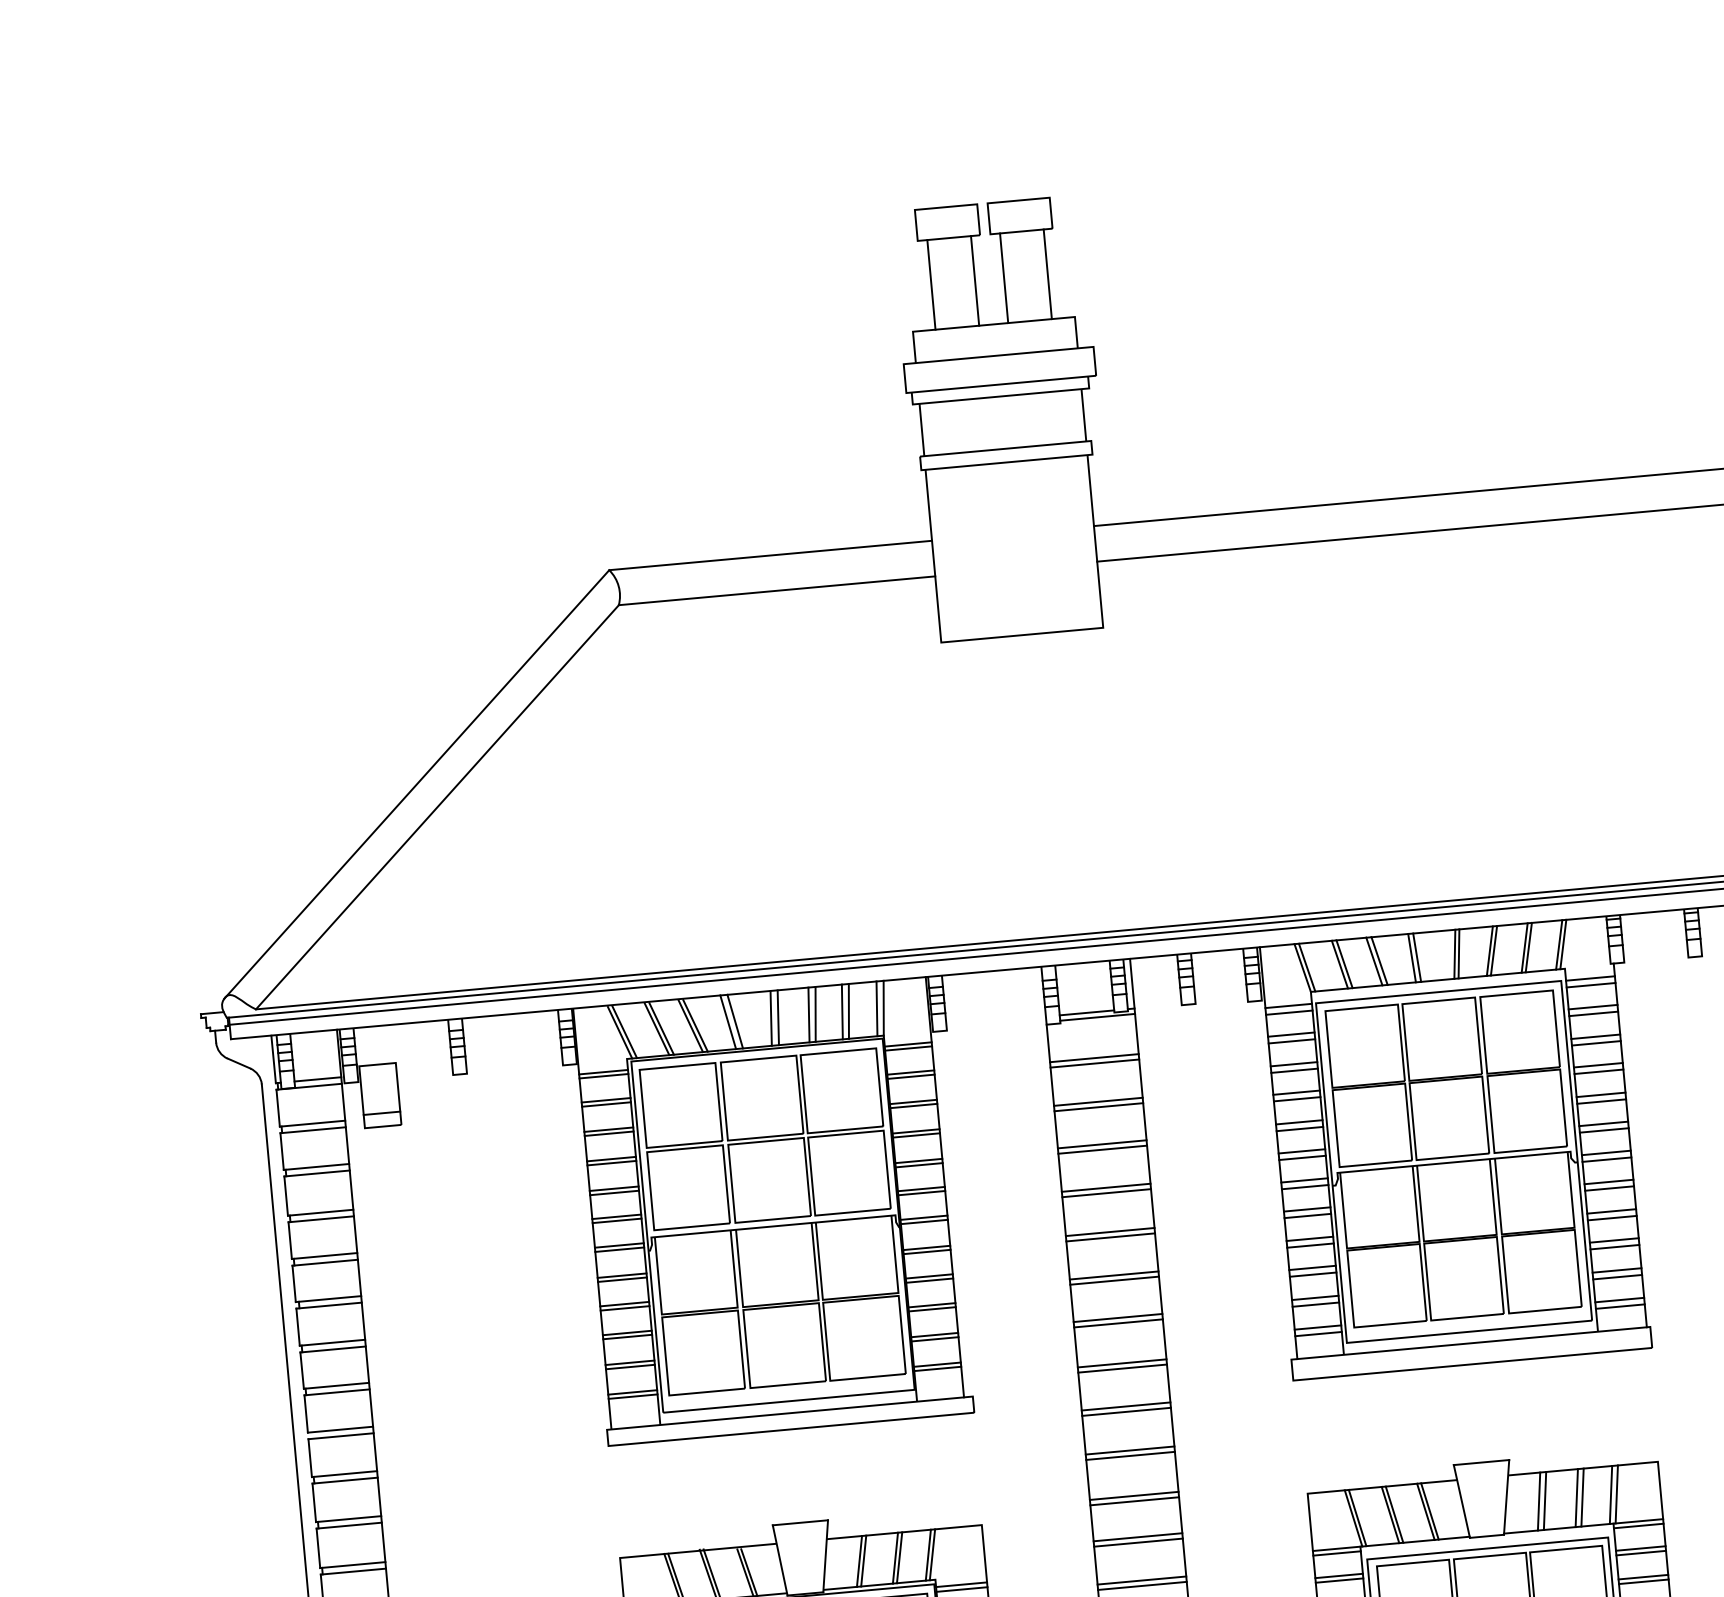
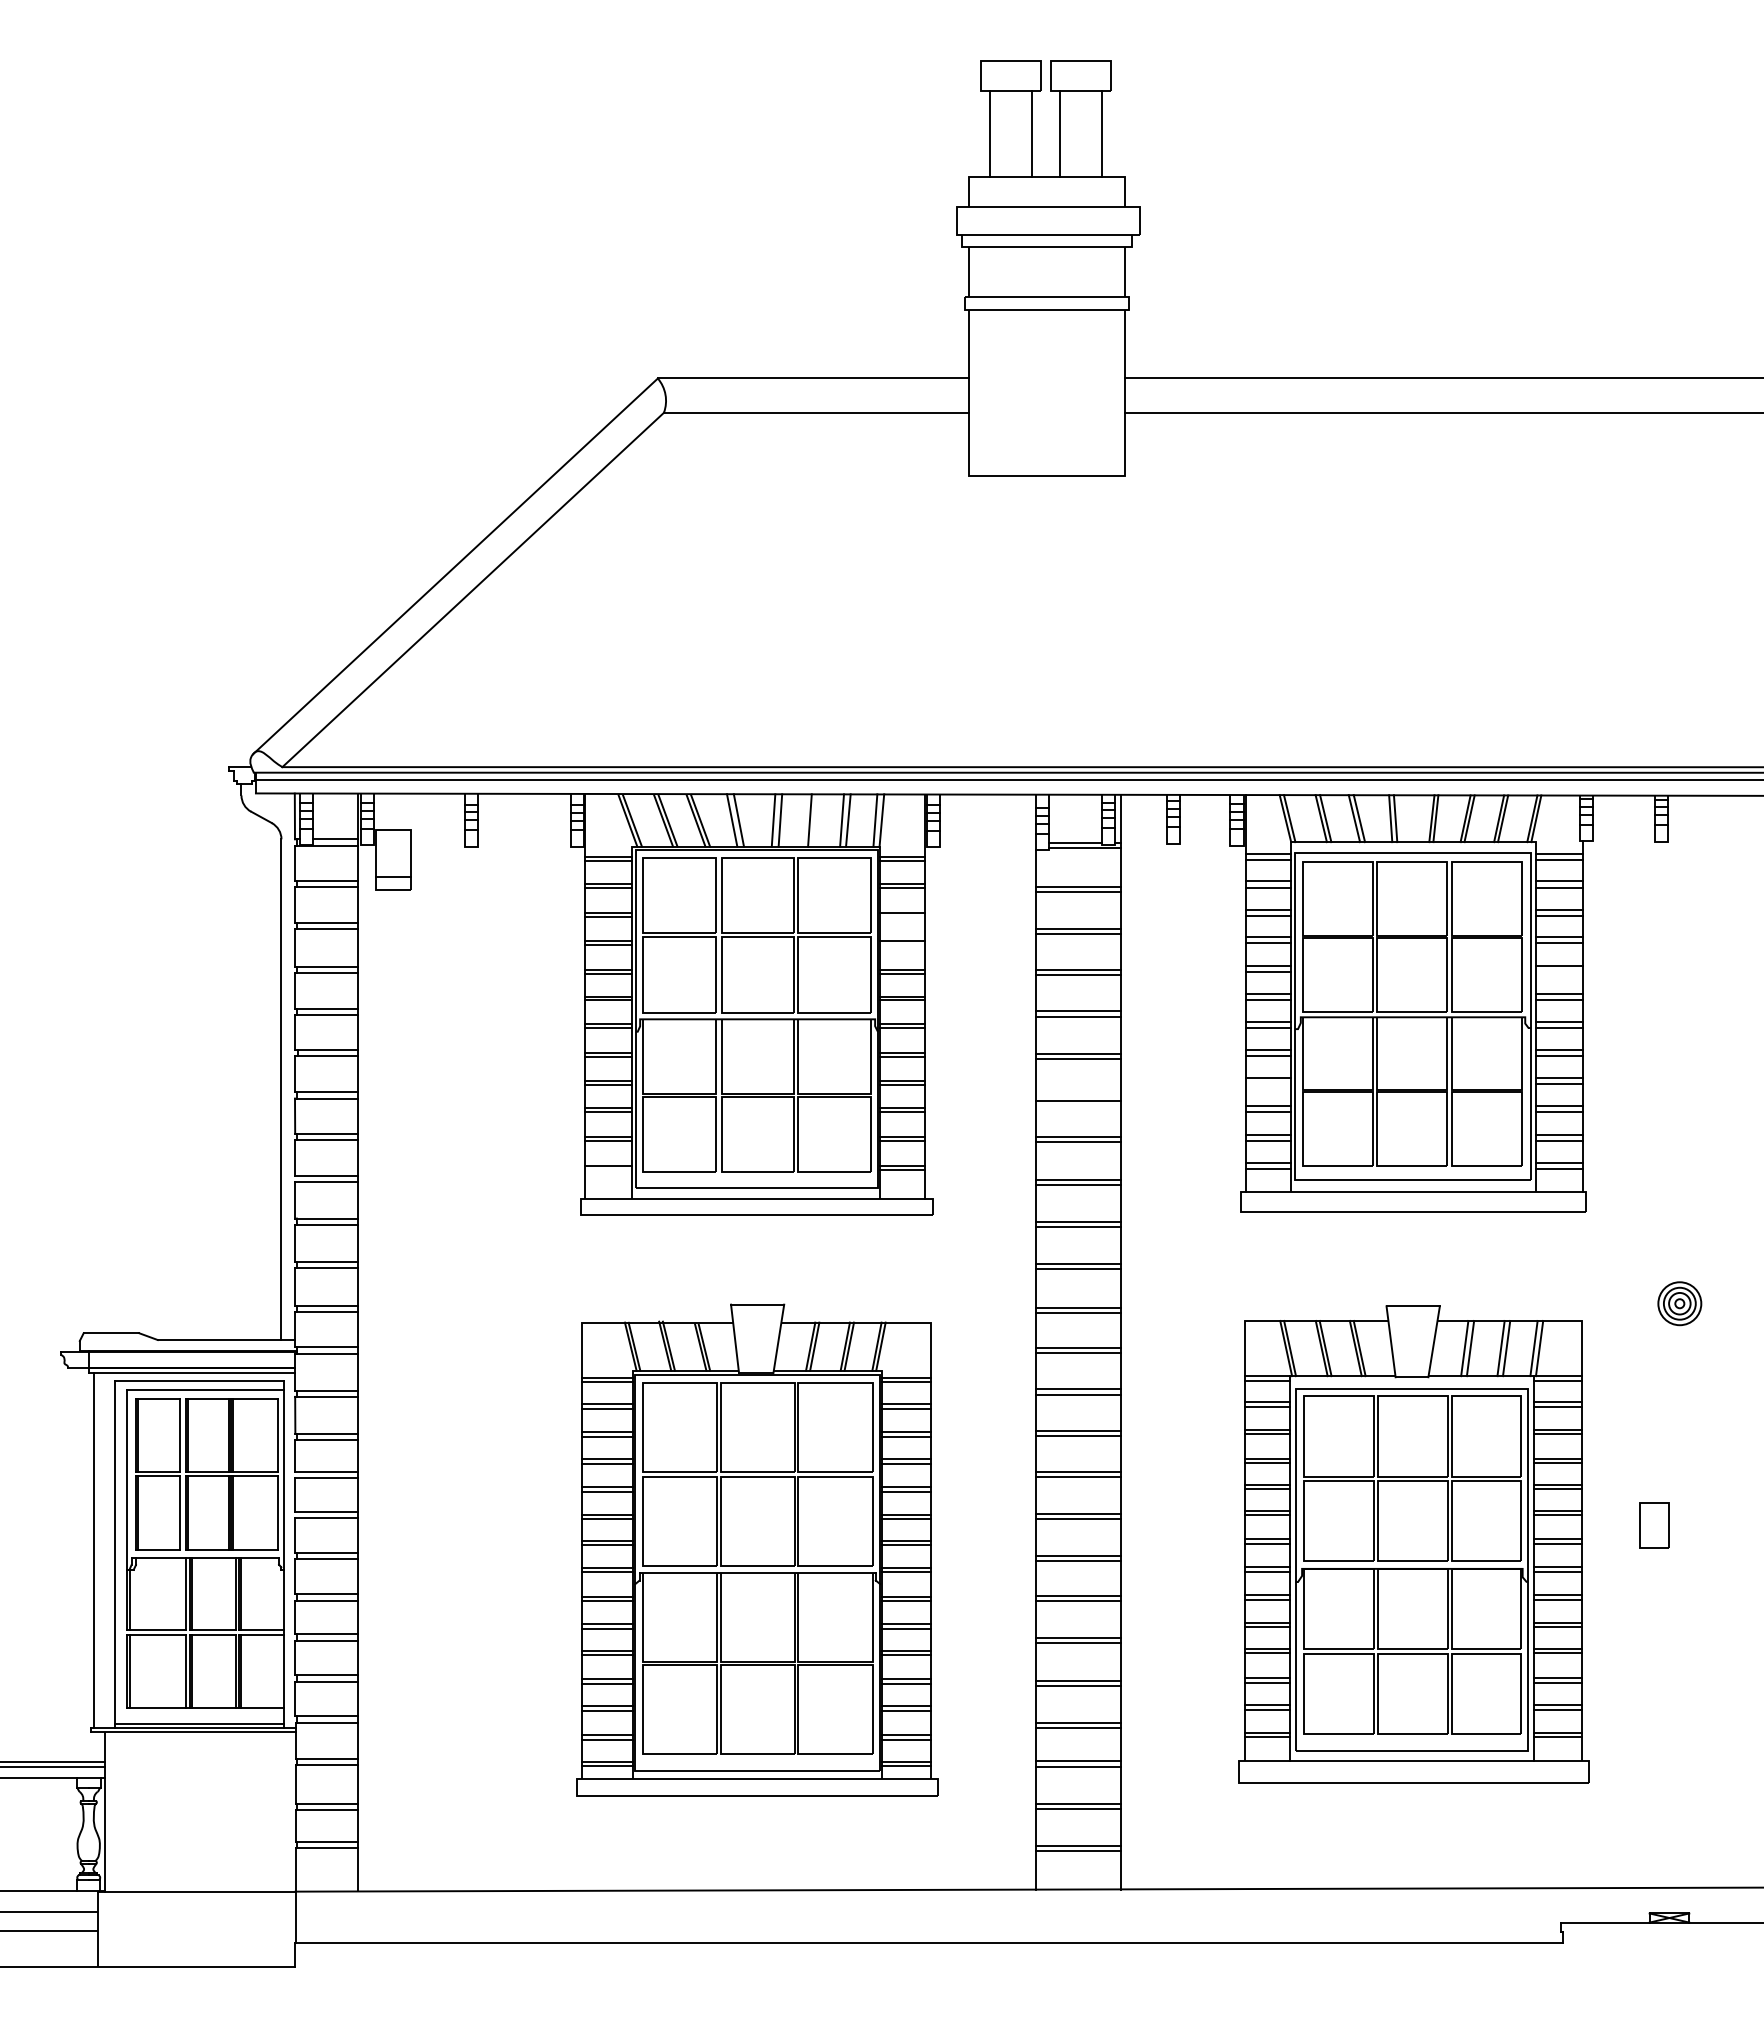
line: (815, 1014) -> (816, 820), removed
line: (1600, 1102) -> (1558, 972), removed
line: (913, 1106) -> (901, 916), removed
line: (915, 1135) -> (901, 944), removed
line: (1310, 1245) -> (1268, 1084), removed
line: (1113, 1275) -> (1078, 1095), removed
line: (632, 1396) -> (608, 1169), removed

